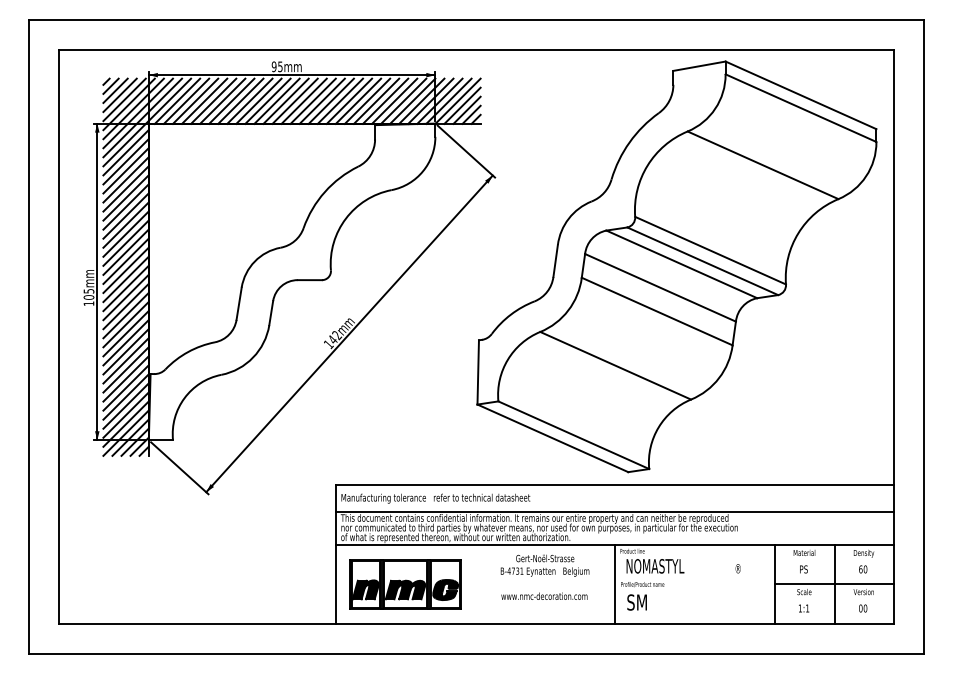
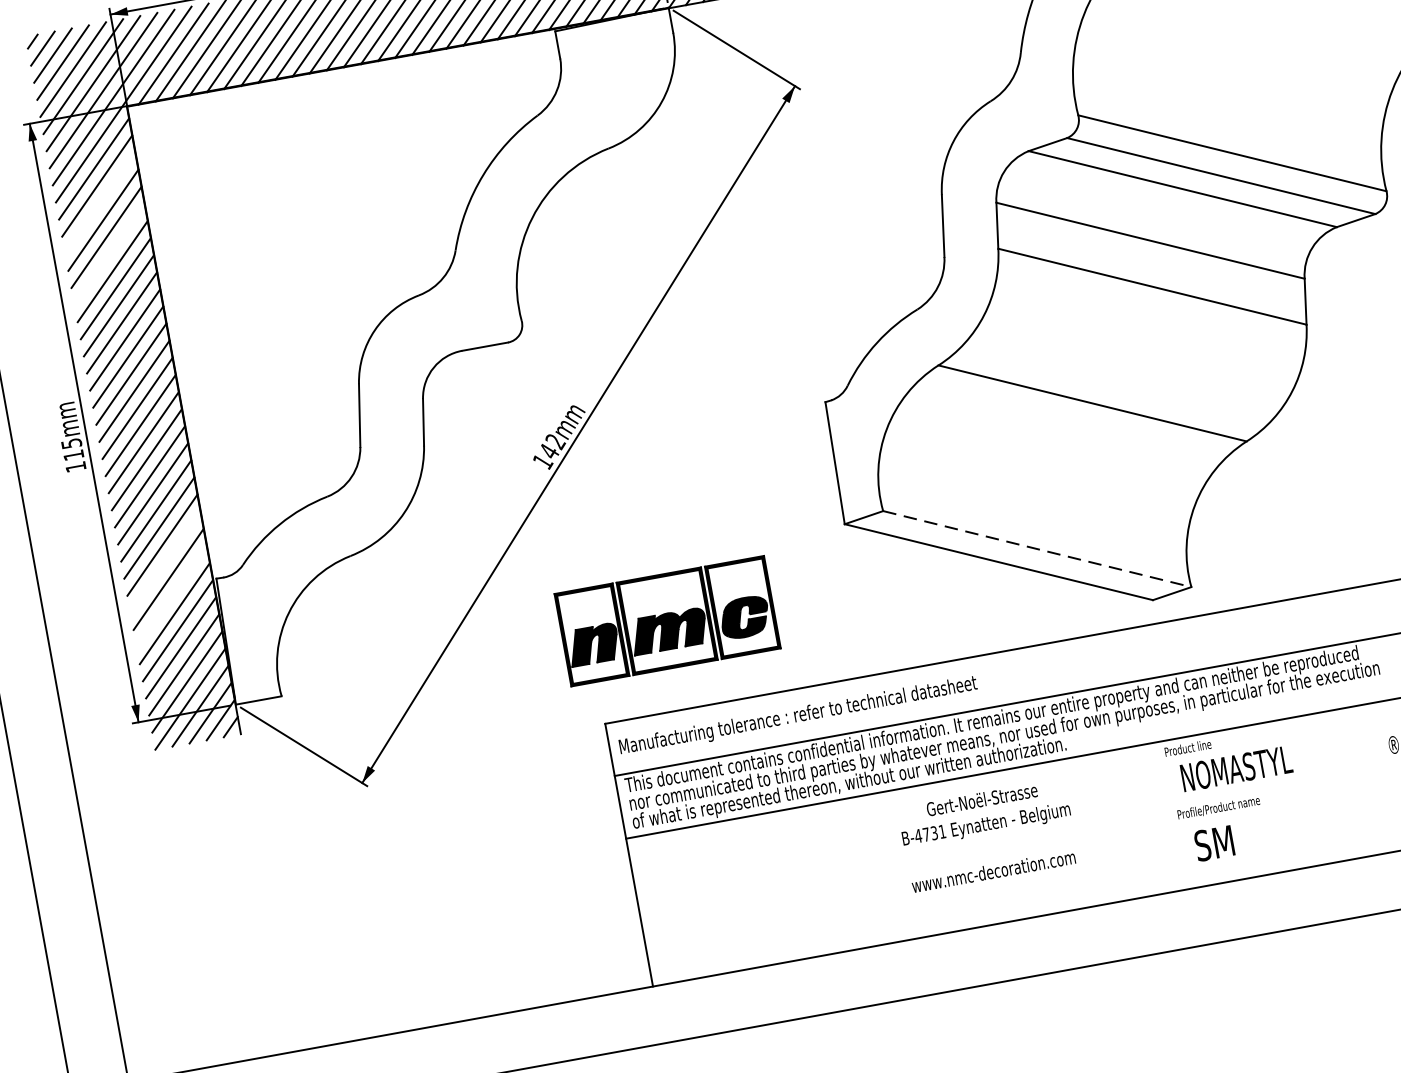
line: (125, 170) -> (99, 202), removed
line: (125, 197) -> (108, 253), removed
text: (88, 297) -> (72, 455), 105mm -> 115mm
line: (125, 360) -> (164, 561), removed
line: (125, 378) -> (170, 595), removed
line: (573, 435) -> (1036, 549), solid -> dashed
text: (544, 576) -> (986, 834), moved
part: (405, 584) -> (667, 620), moved
line: (615, 584) -> (1167, 816), removed

